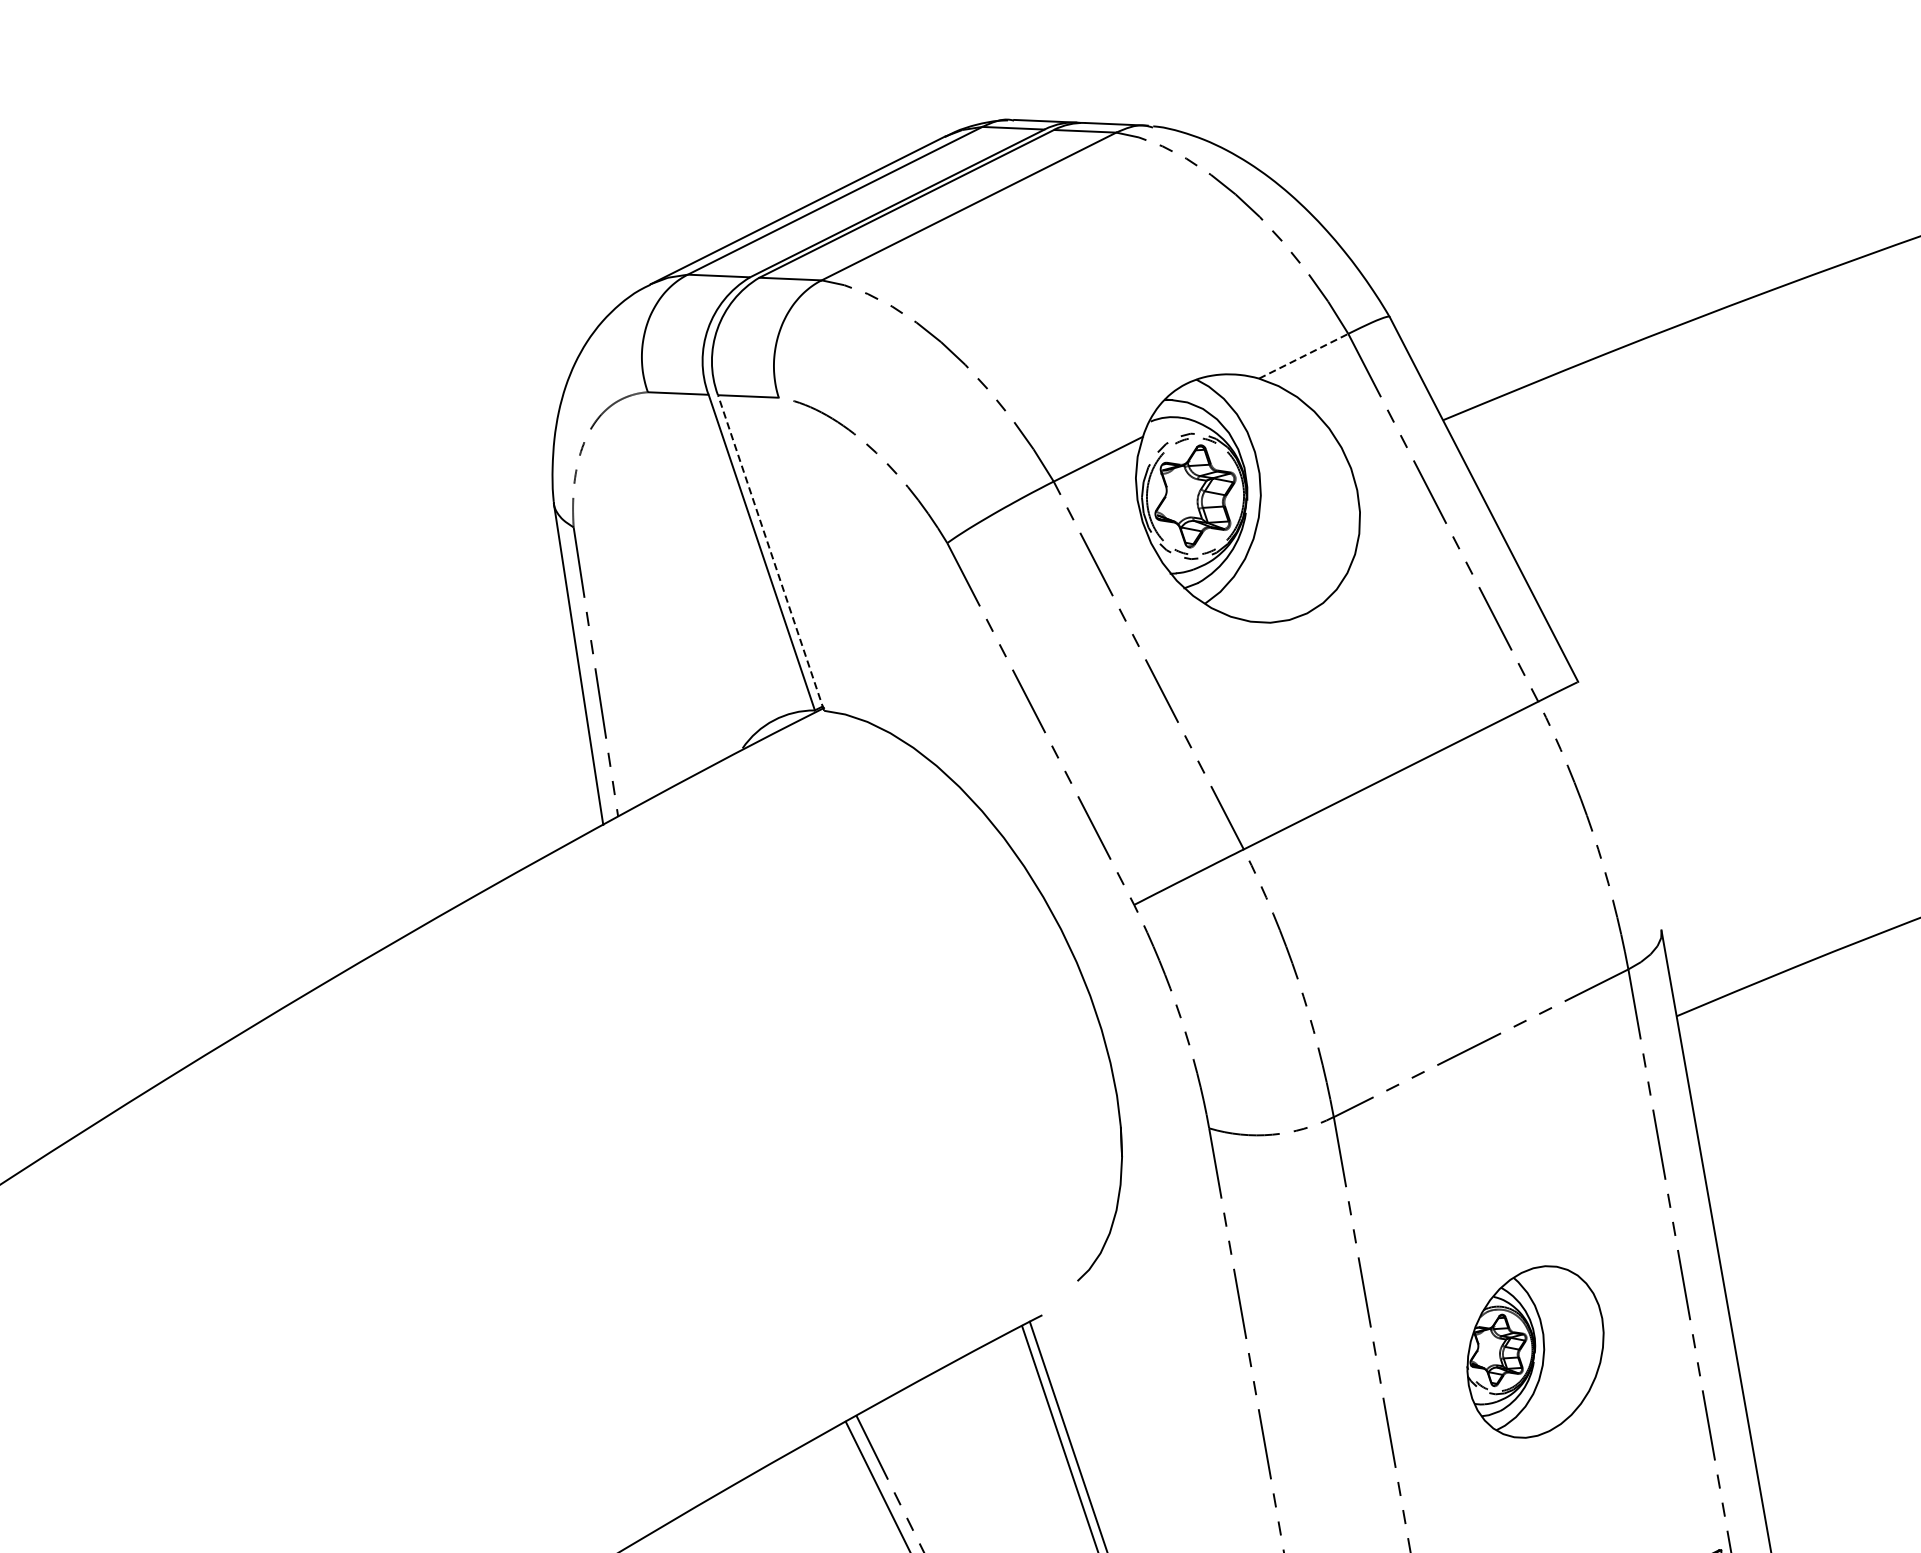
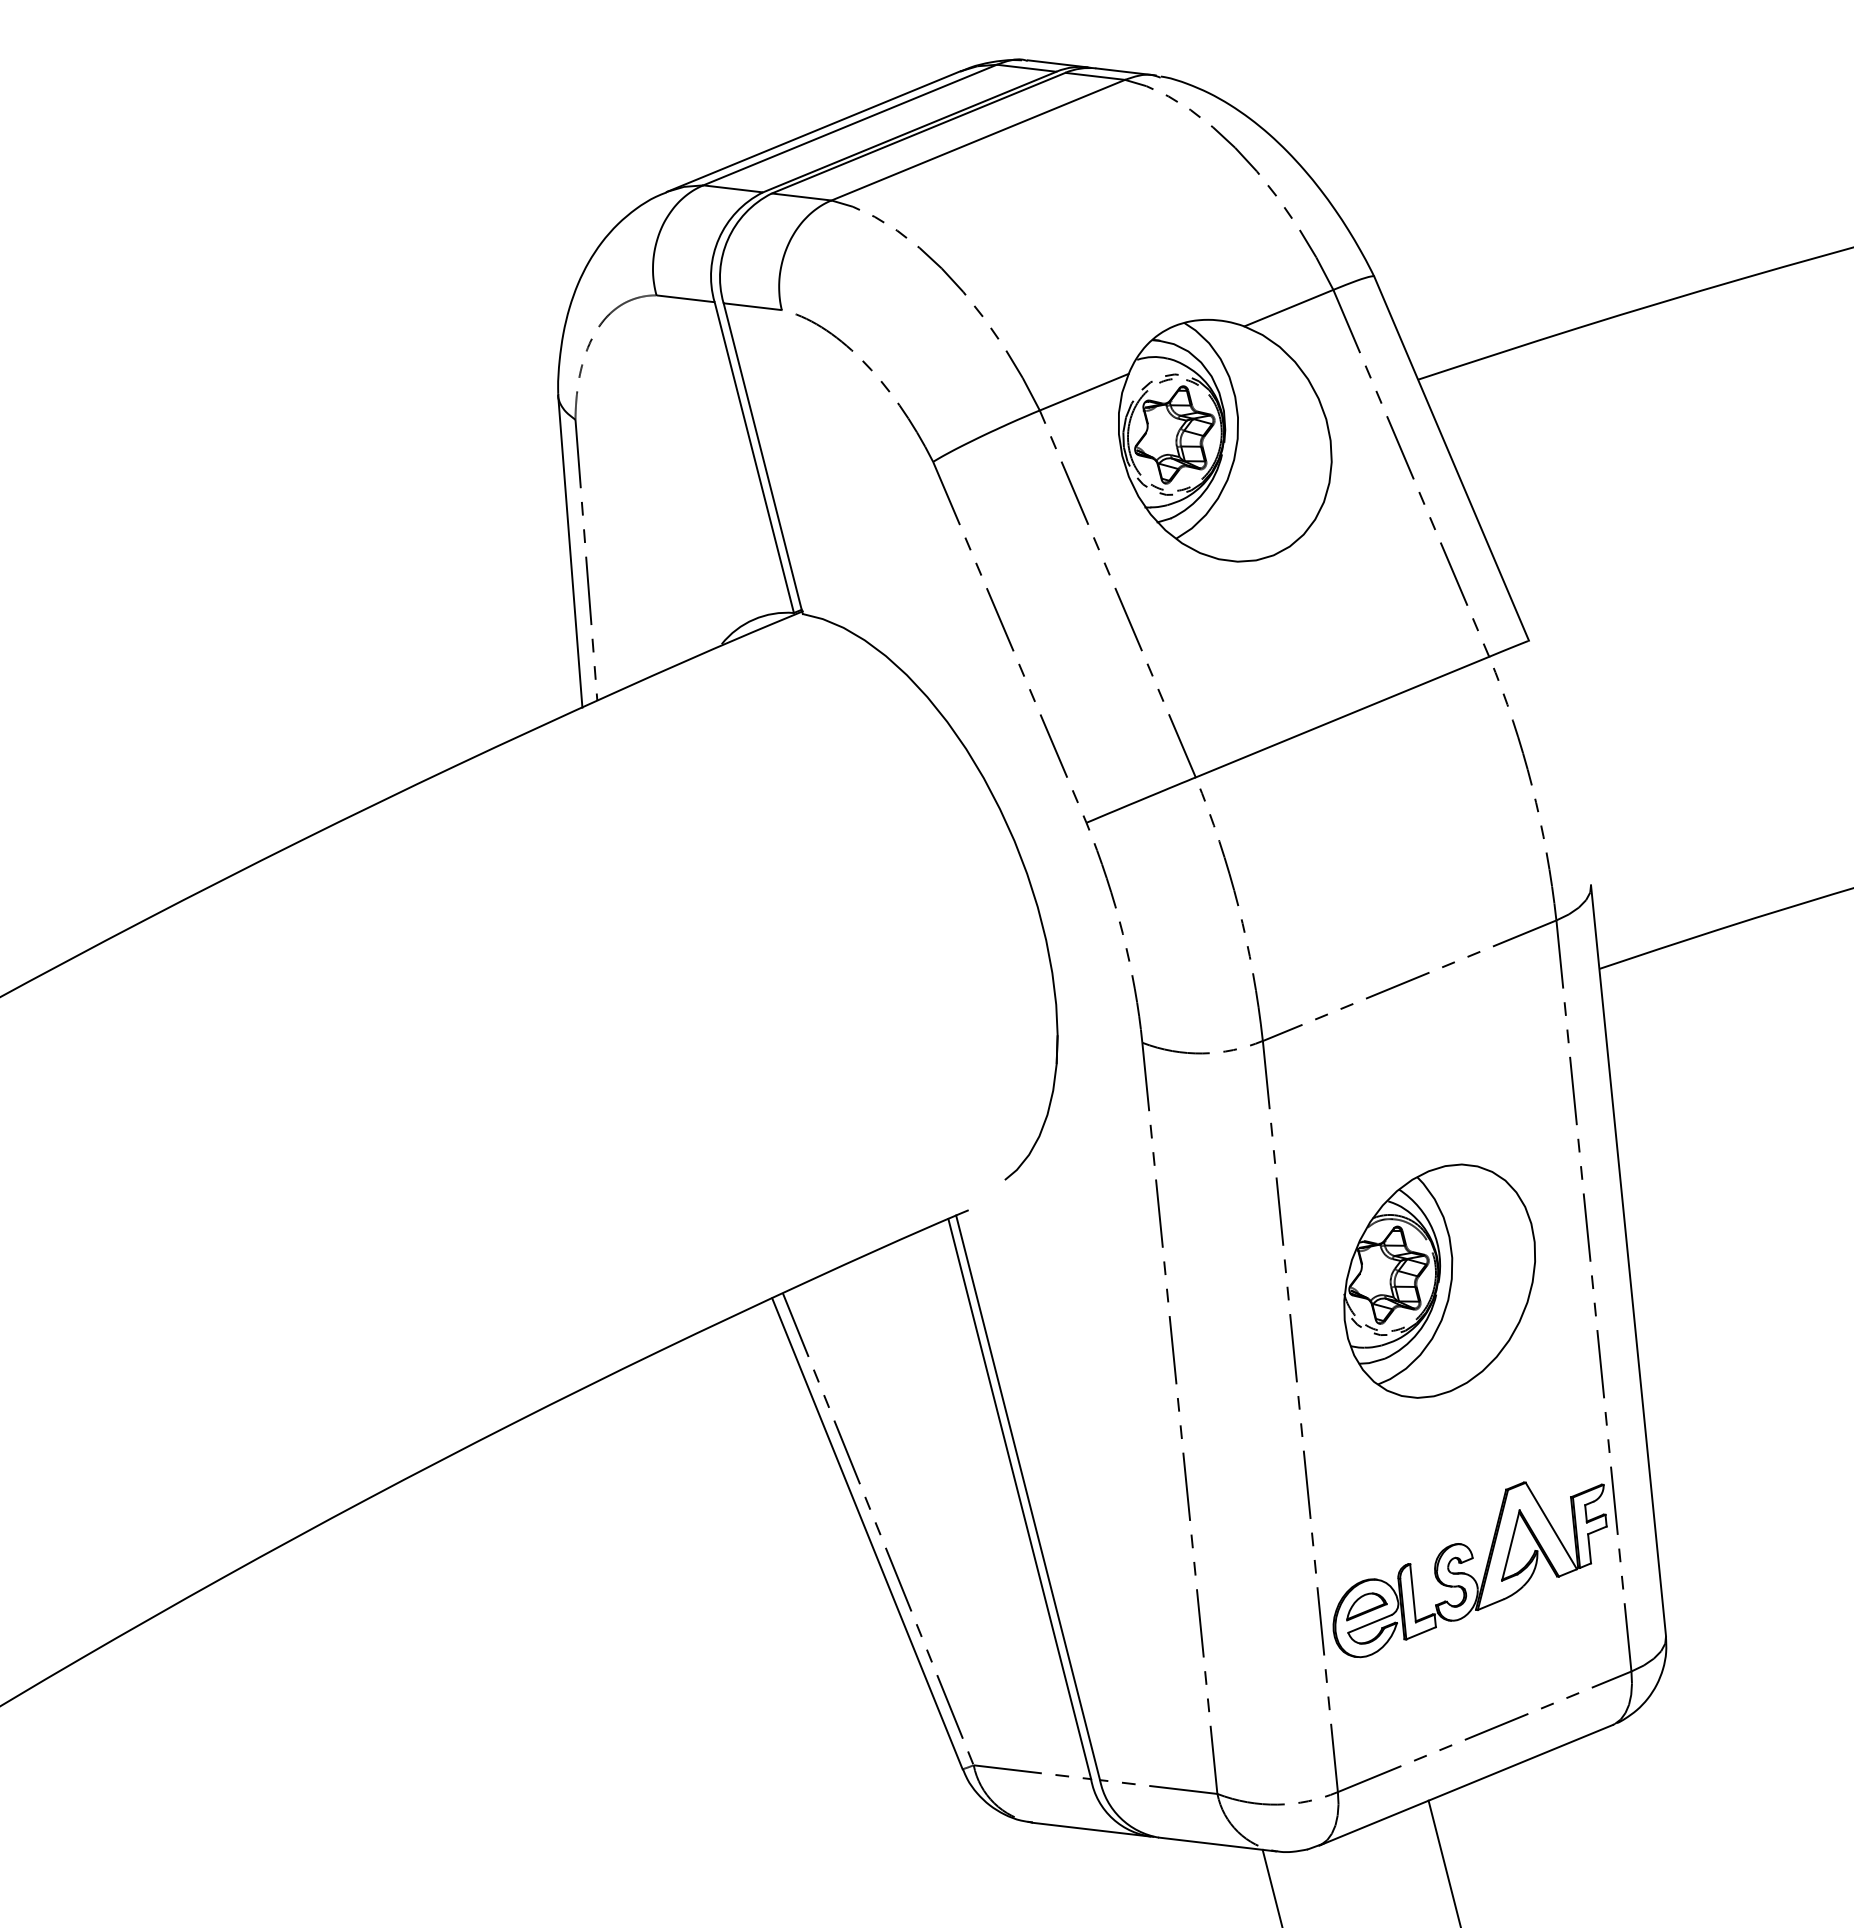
line: (1304, 355) -> (1289, 307), dashed -> solid
line: (771, 552) -> (763, 458), dashed -> solid
part: (1535, 1351) -> (1439, 1280), size x1.43

